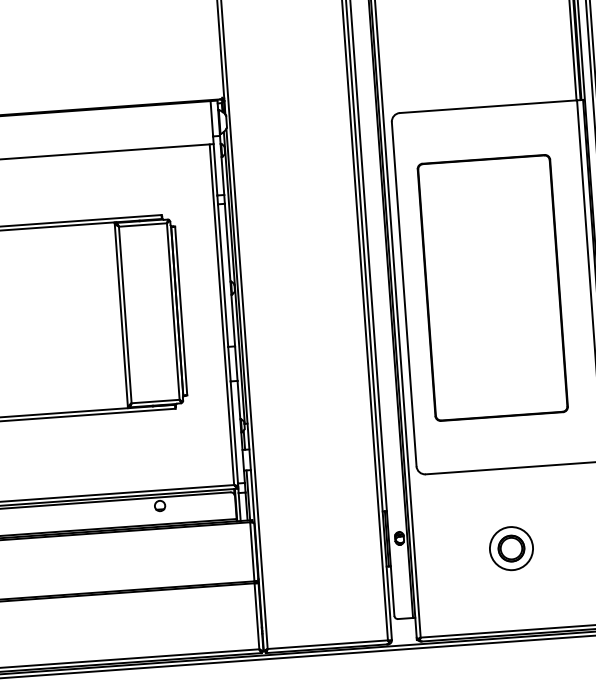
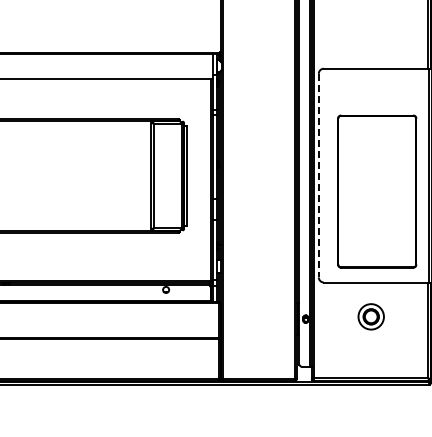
part: (493, 287) -> (377, 191), moved
line: (403, 294) -> (318, 175), solid -> dashed
part: (510, 548) -> (370, 316), moved

